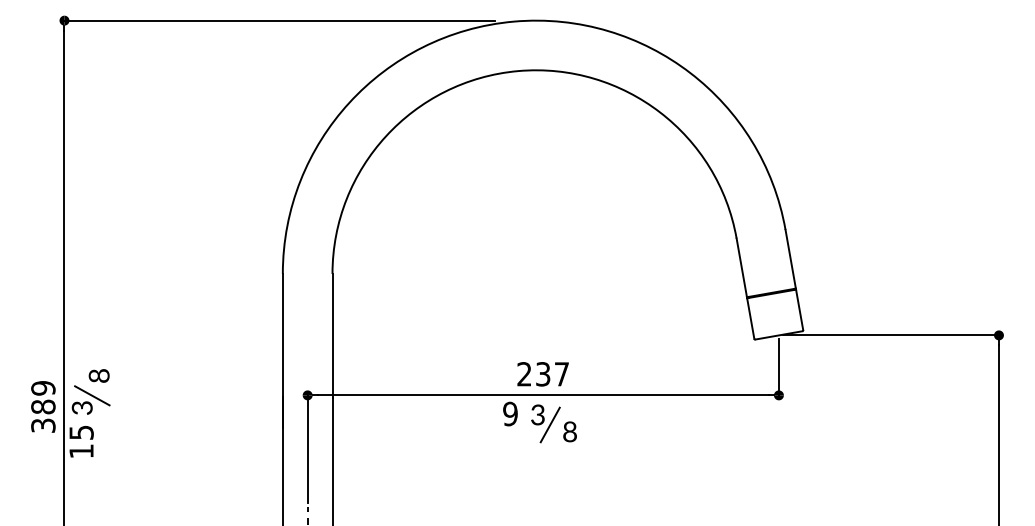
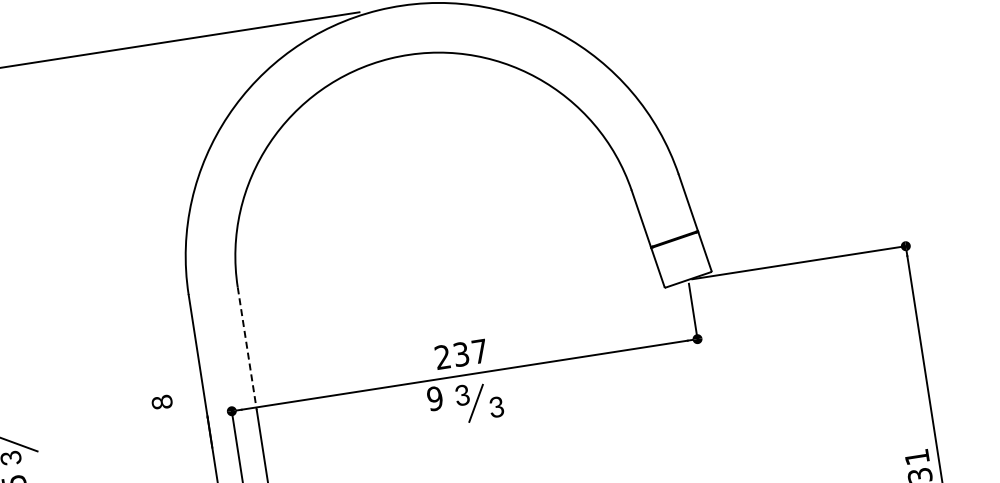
line: (332, 336) -> (247, 349), solid -> dashed
text: (98, 375) -> (161, 402), moved
text: (569, 431) -> (496, 406), 8 -> 3

